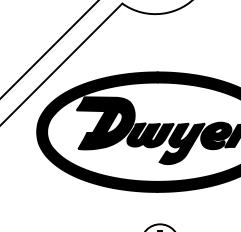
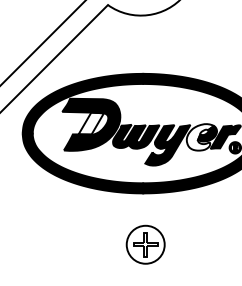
fill: (104, 122) -> (90, 123), removed
fill: (214, 136) -> (200, 137), removed

